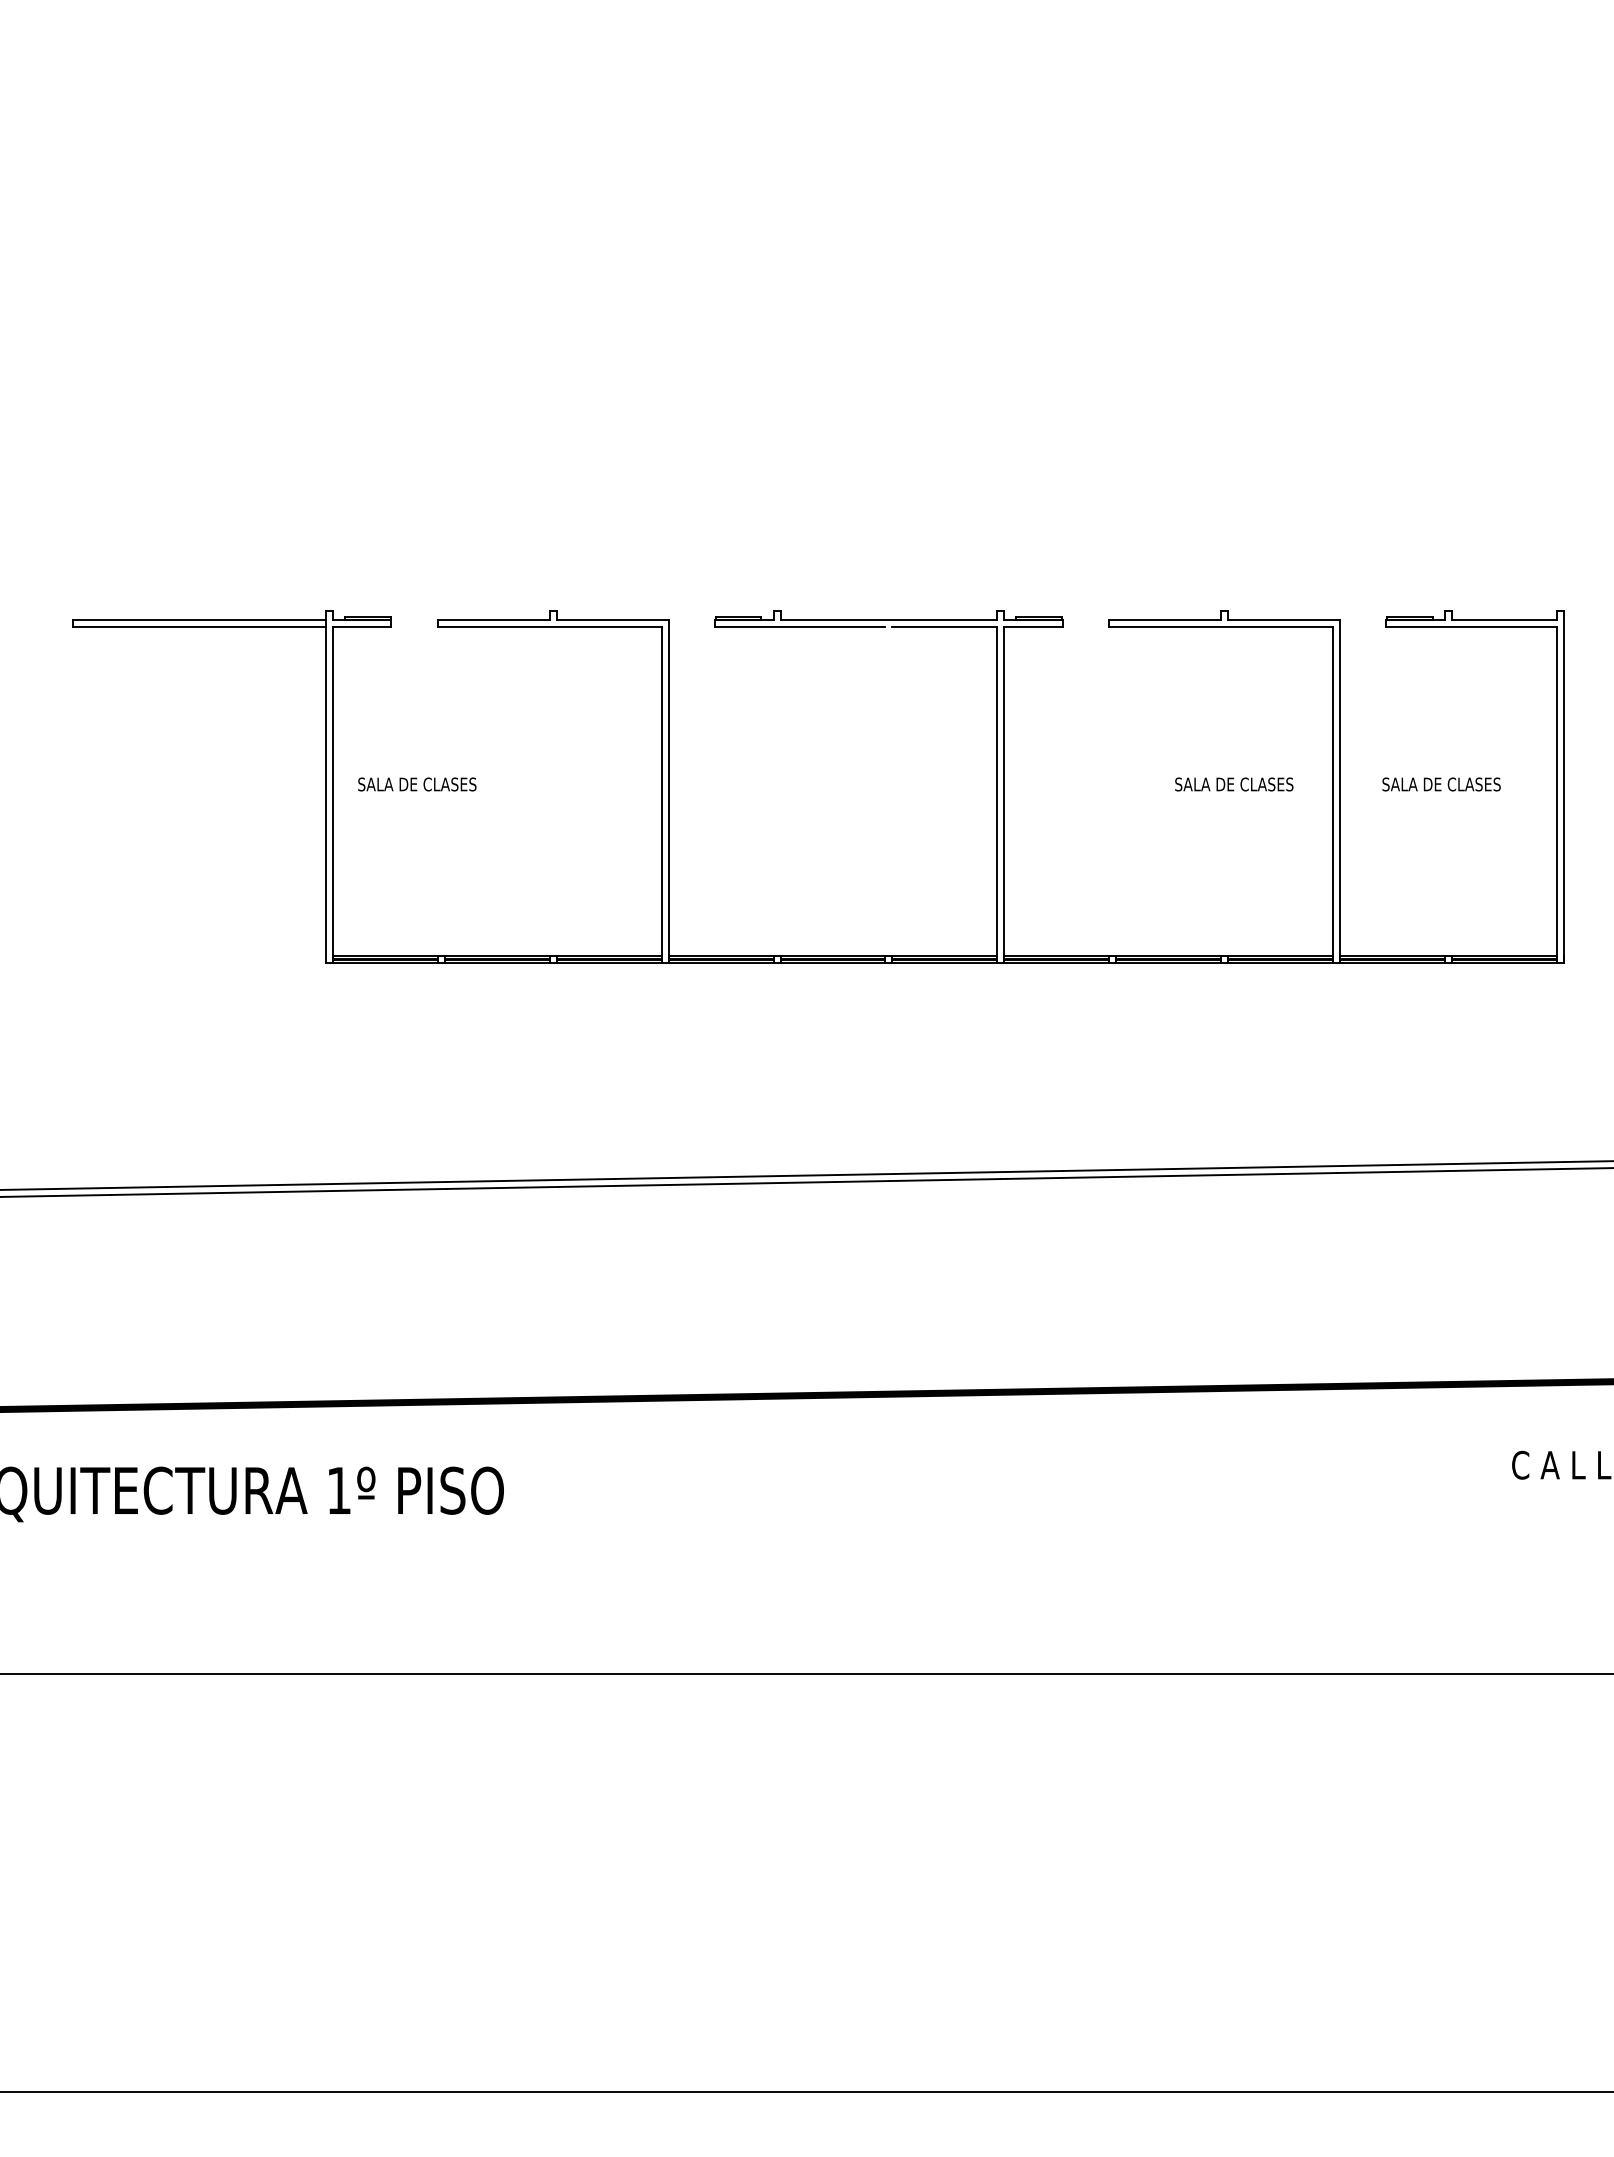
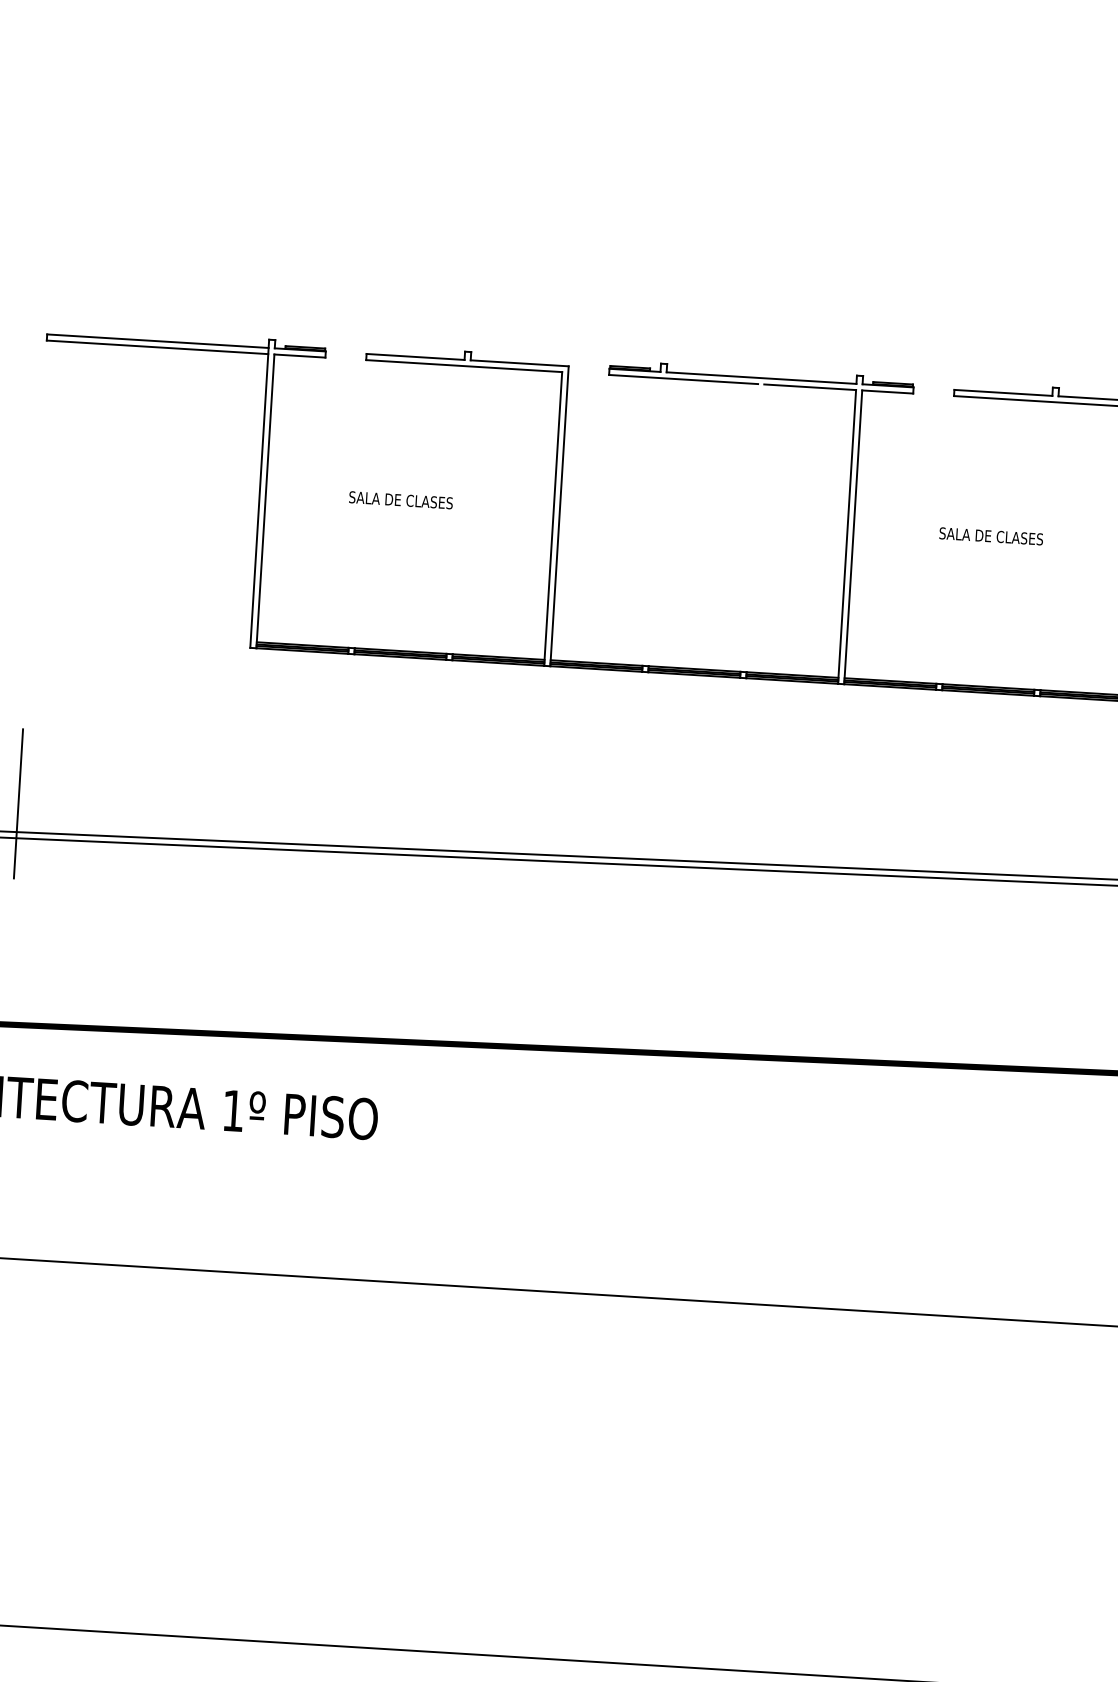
text: (417, 784) -> (401, 500), moved
text: (1234, 784) -> (991, 536), moved
line: (73, 1156) -> (18, 803), added

